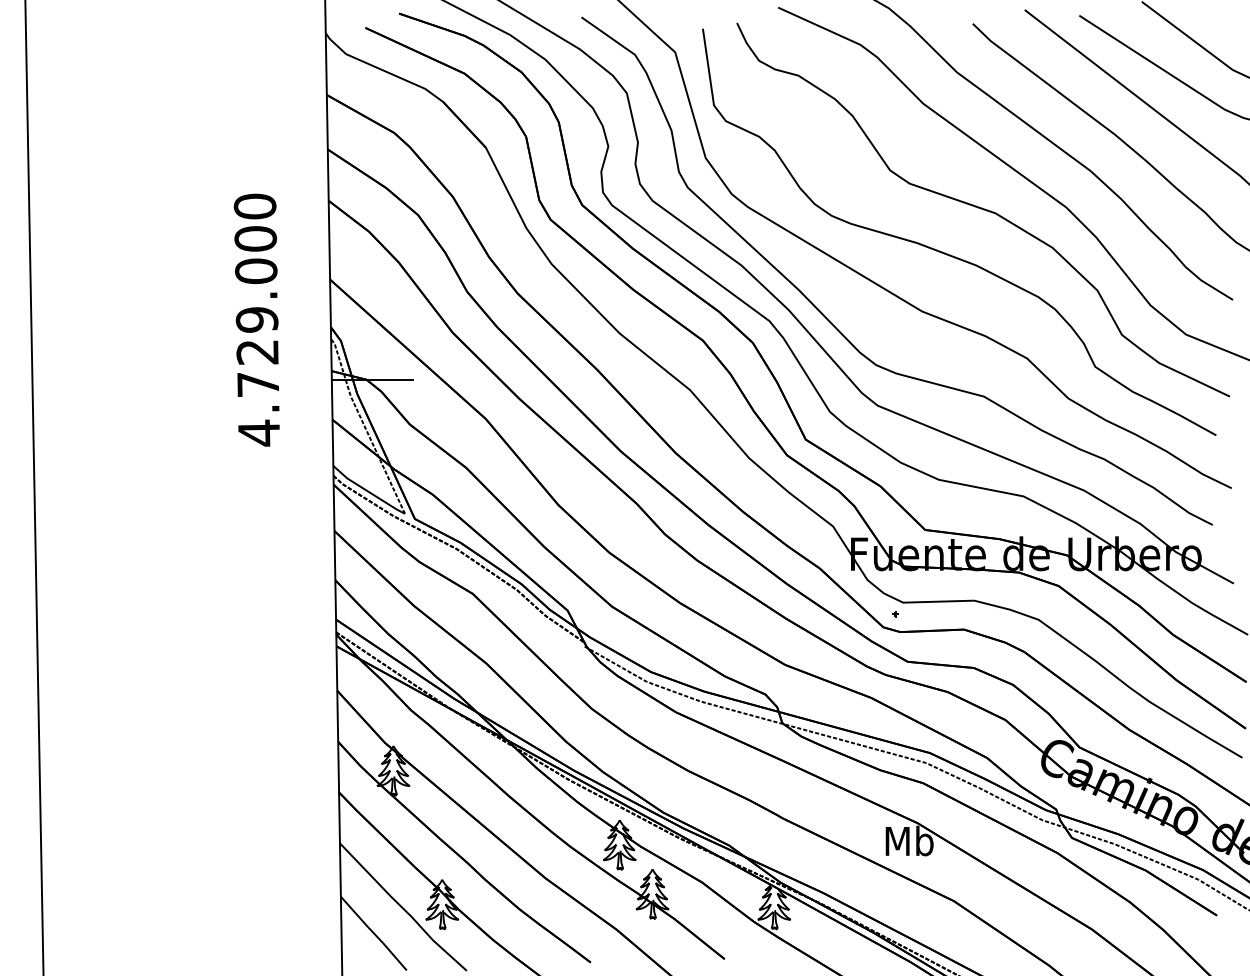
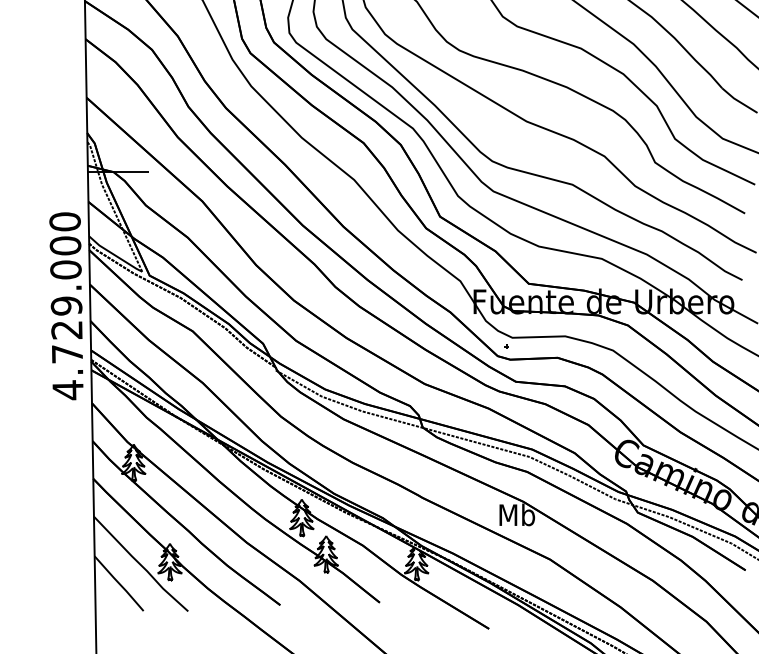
text: (256, 319) -> (66, 305), moved

